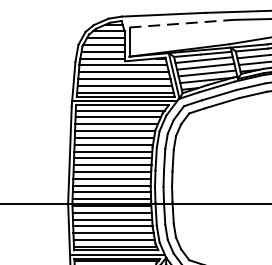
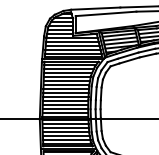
line: (182, 23) -> (106, 13), dashed -> solid

